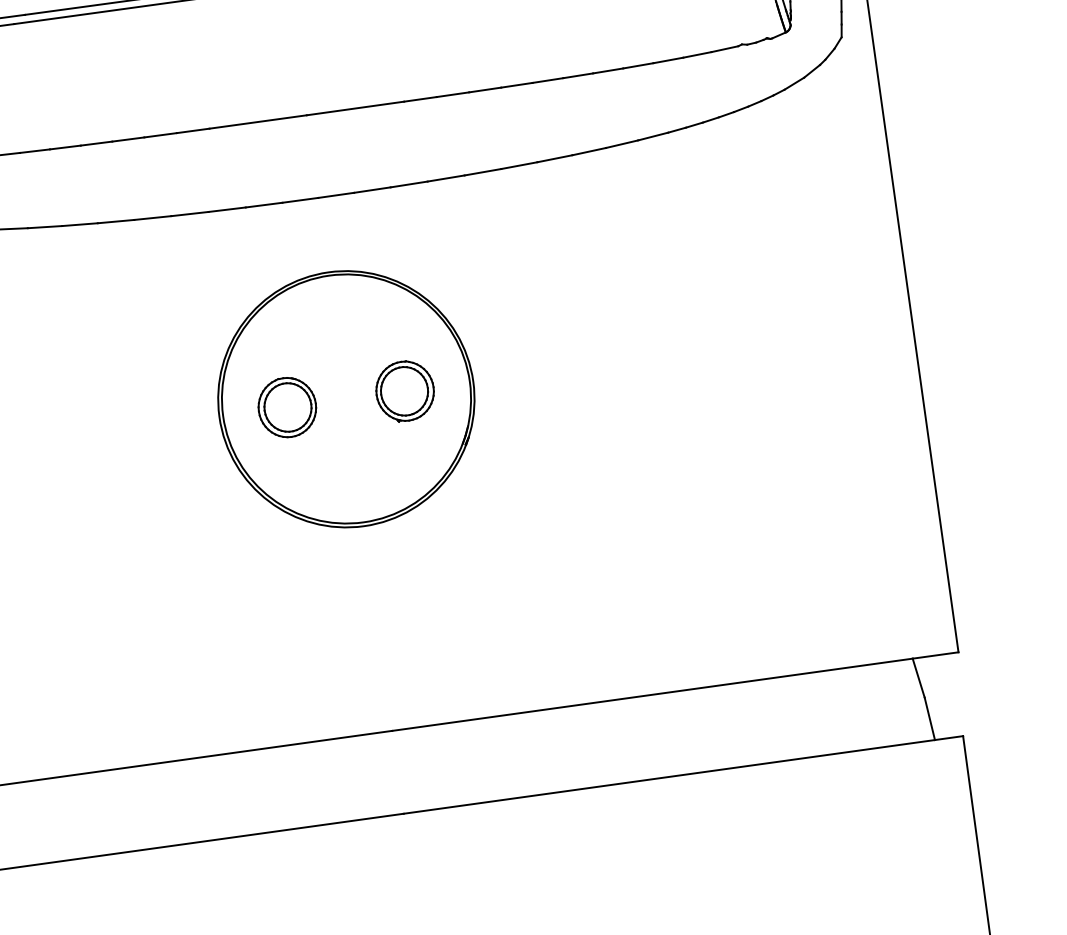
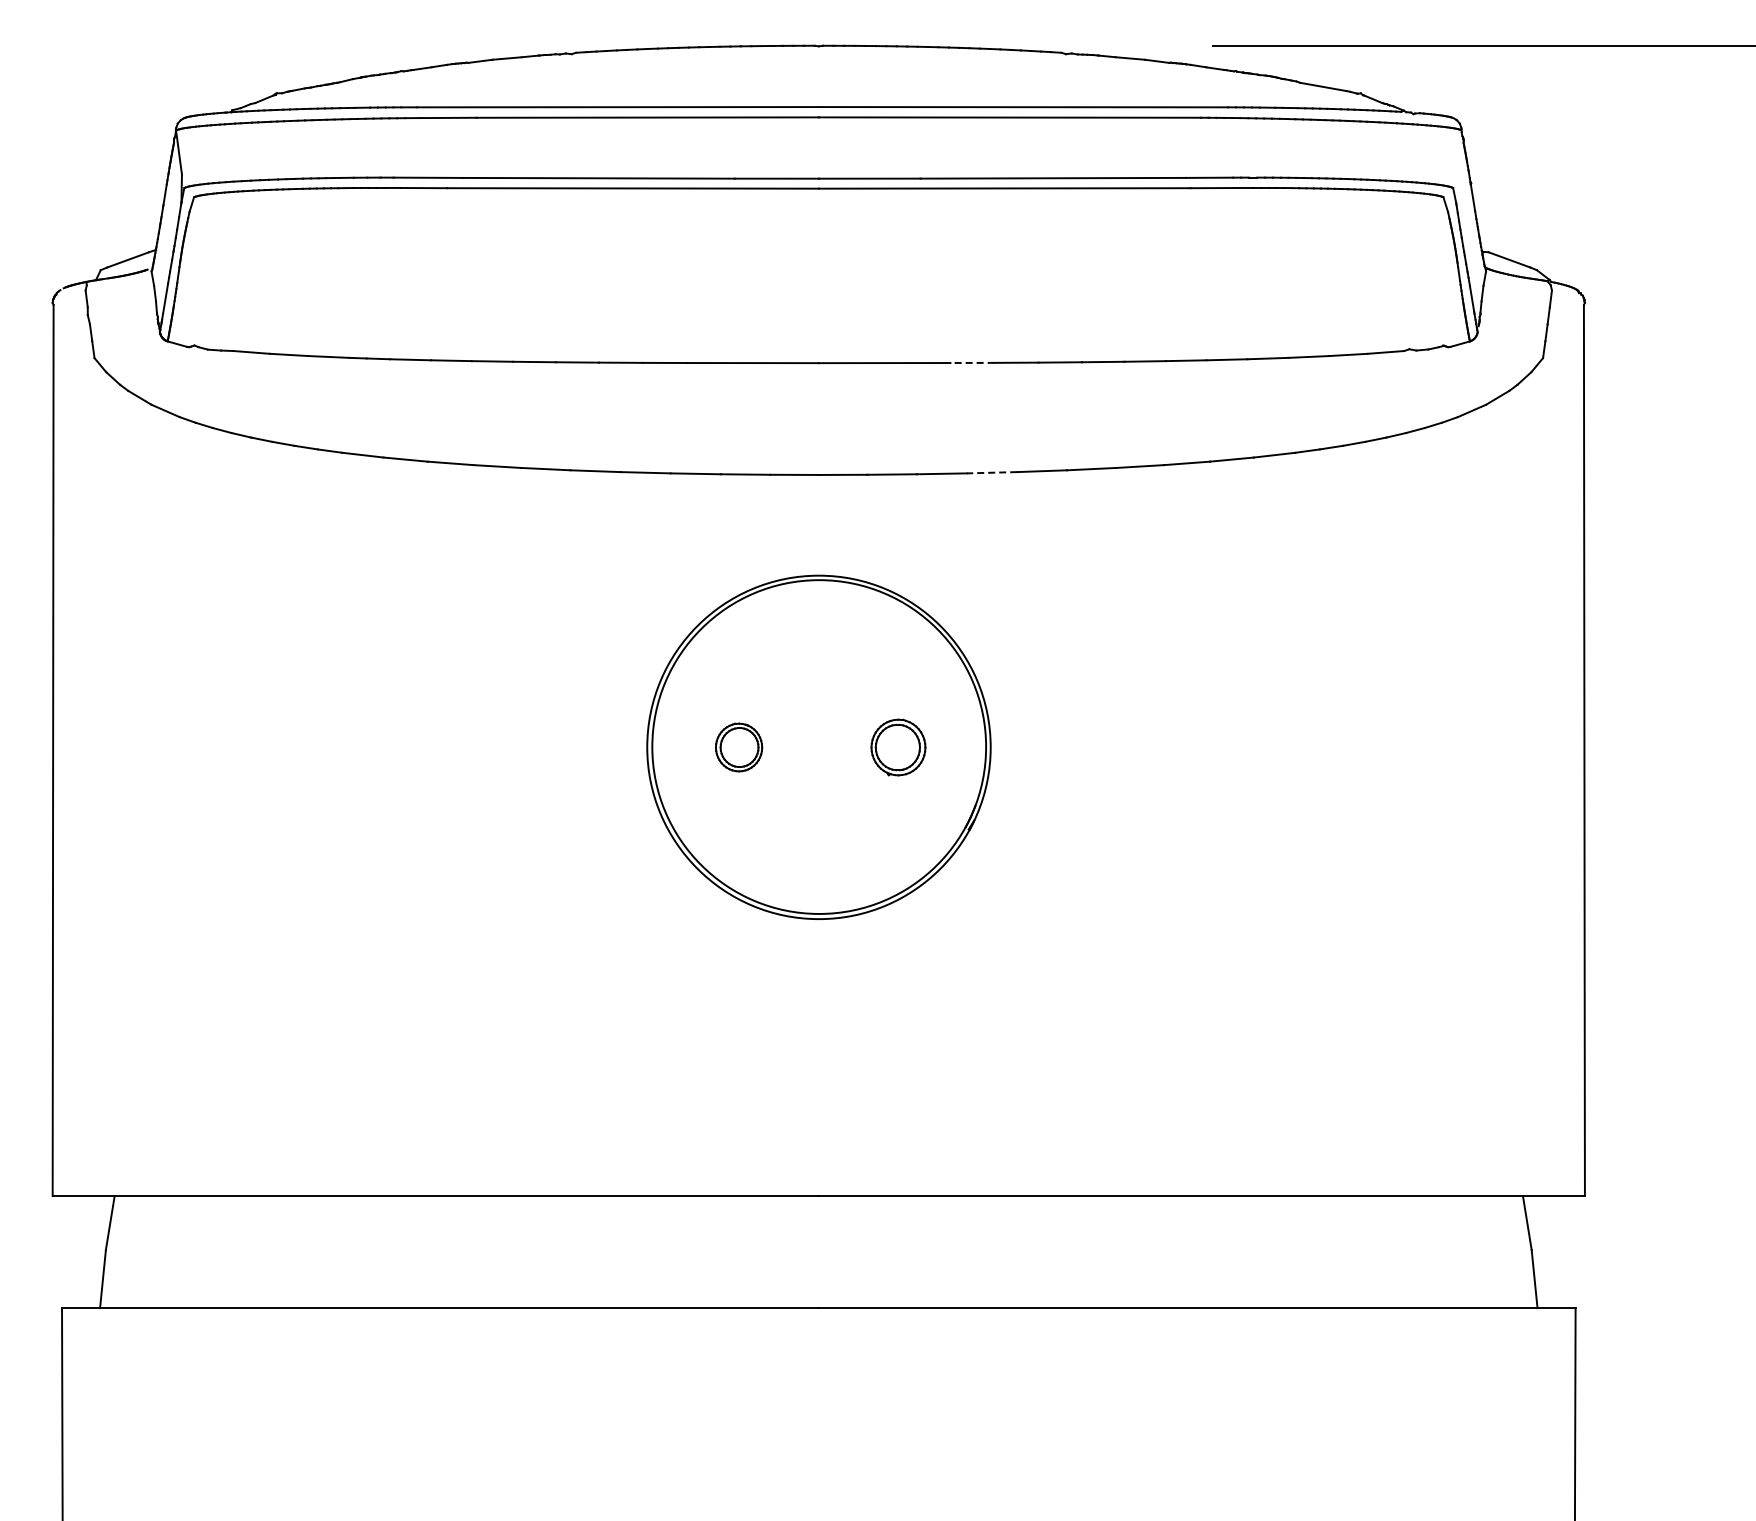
line: (420, 99) -> (972, 362), solid -> dashed
line: (445, 178) -> (991, 472), solid -> dashed
part: (405, 391) -> (898, 747), size x0.7
part: (286, 407) -> (738, 747), size x0.6

